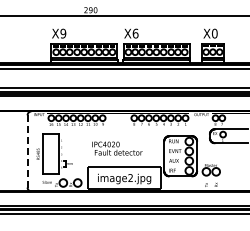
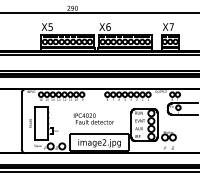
text: (63, 33) -> (50, 26), X9 -> X5
text: (214, 33) -> (171, 26), X0 -> X7
line: (27, 151) -> (22, 121), dashed -> solid

